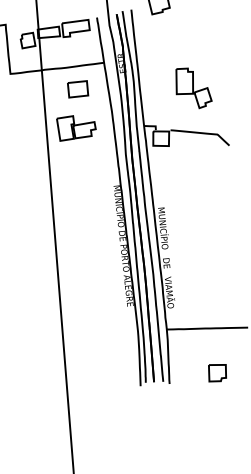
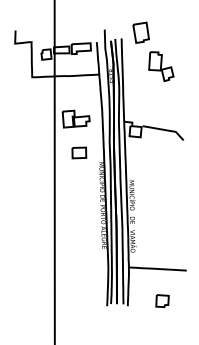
part: (78, 88) -> (79, 152), moved
part: (193, 88) -> (161, 66), moved

